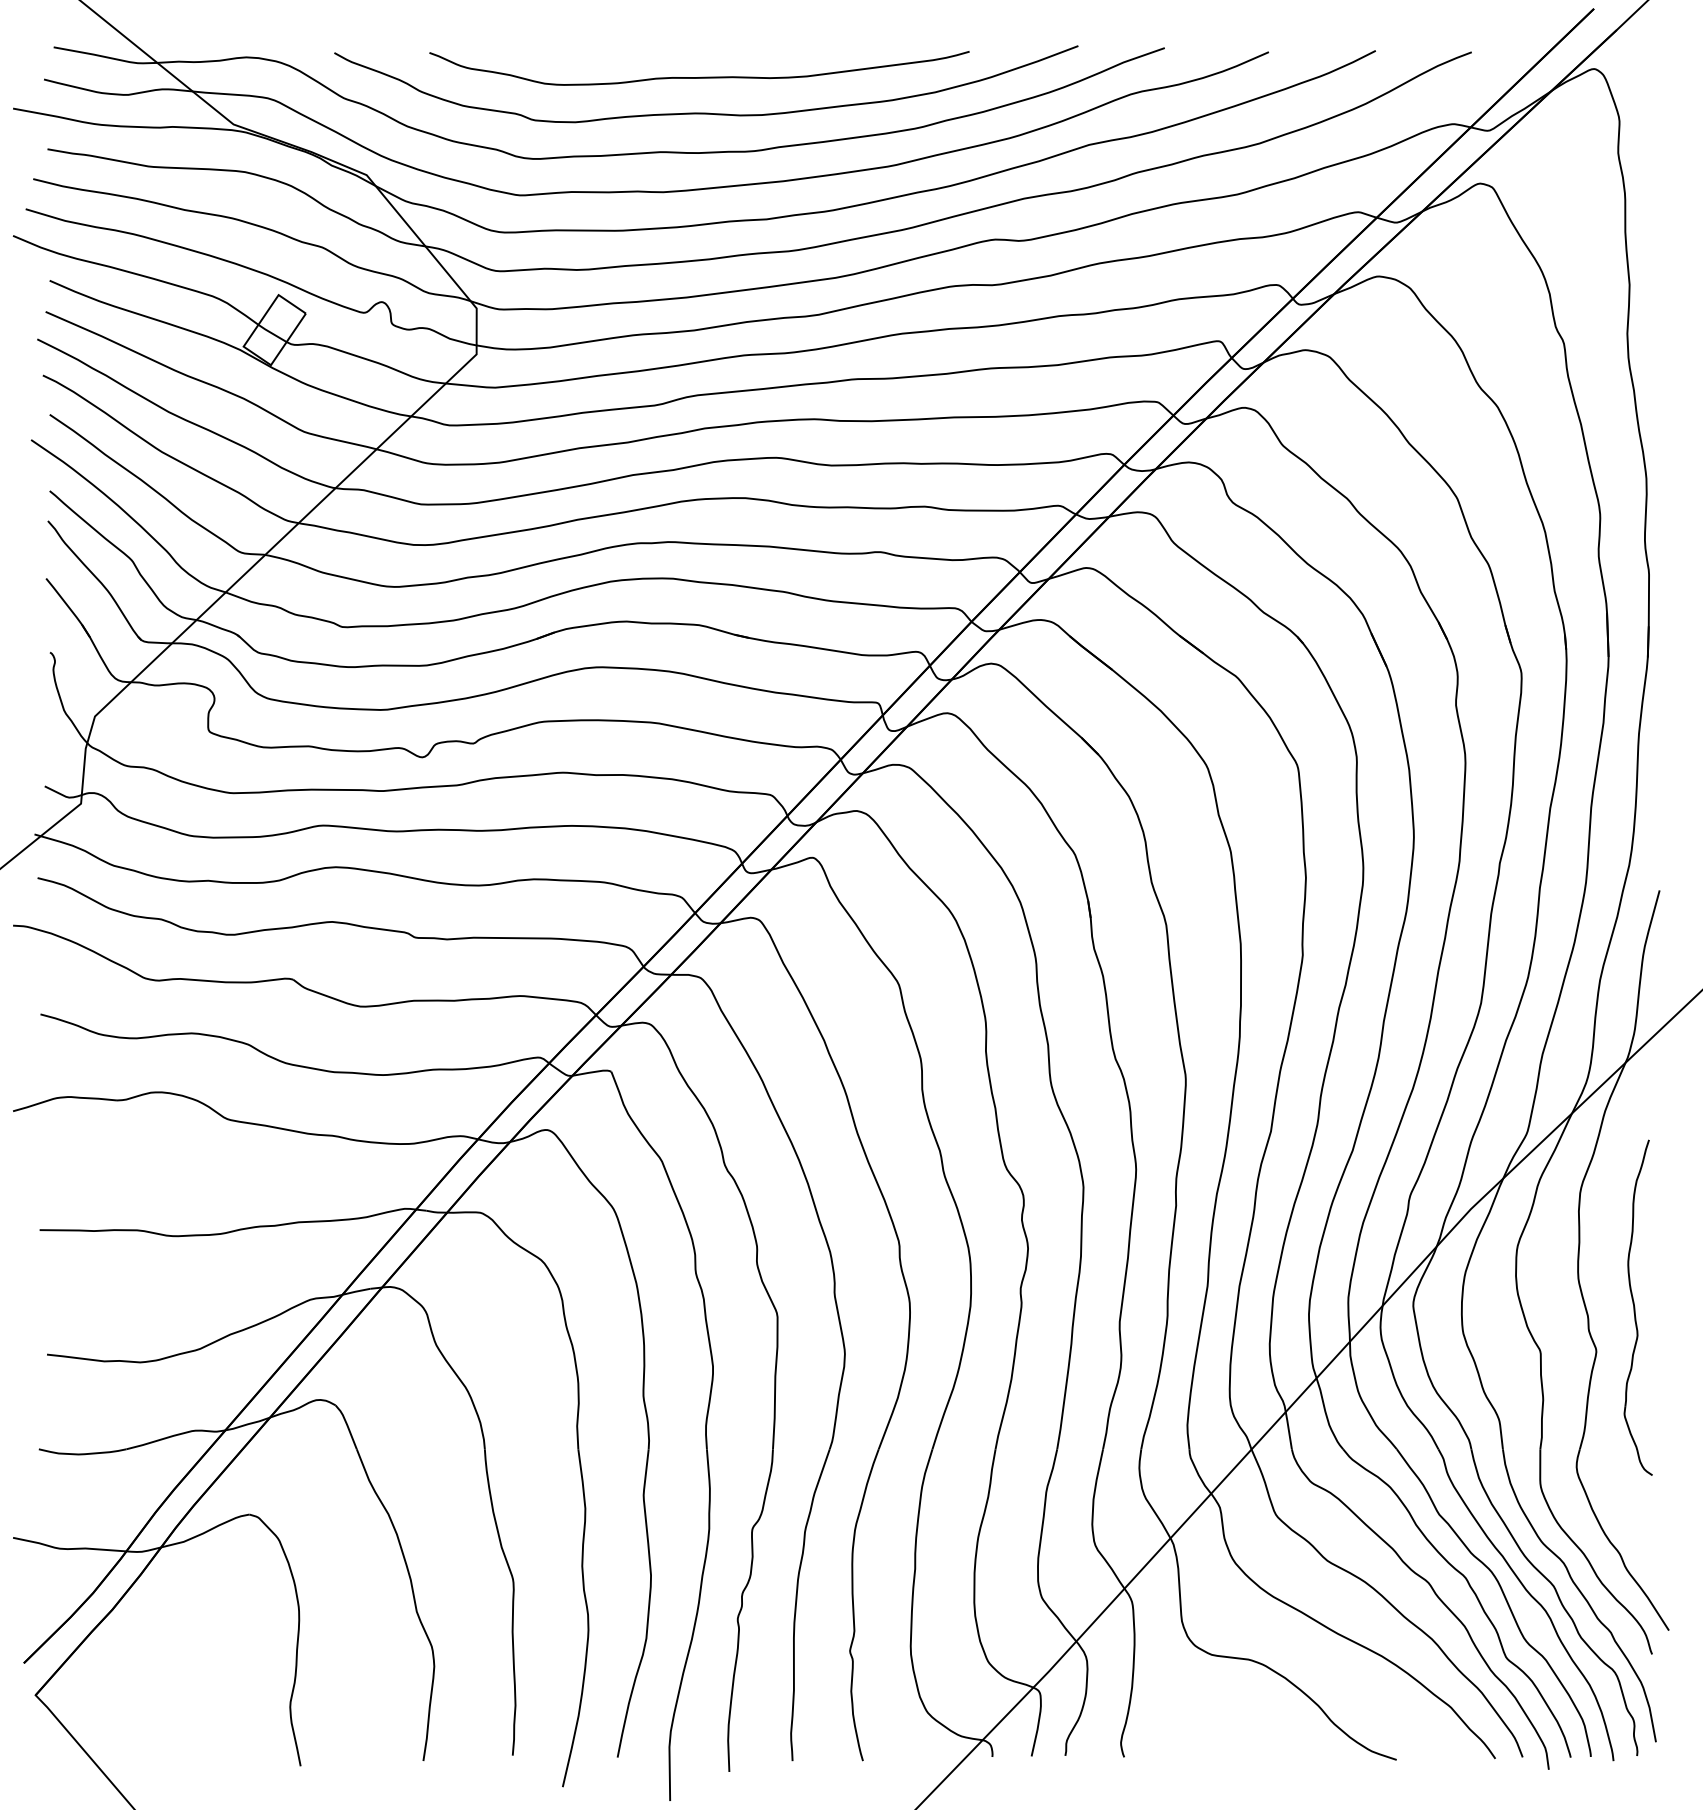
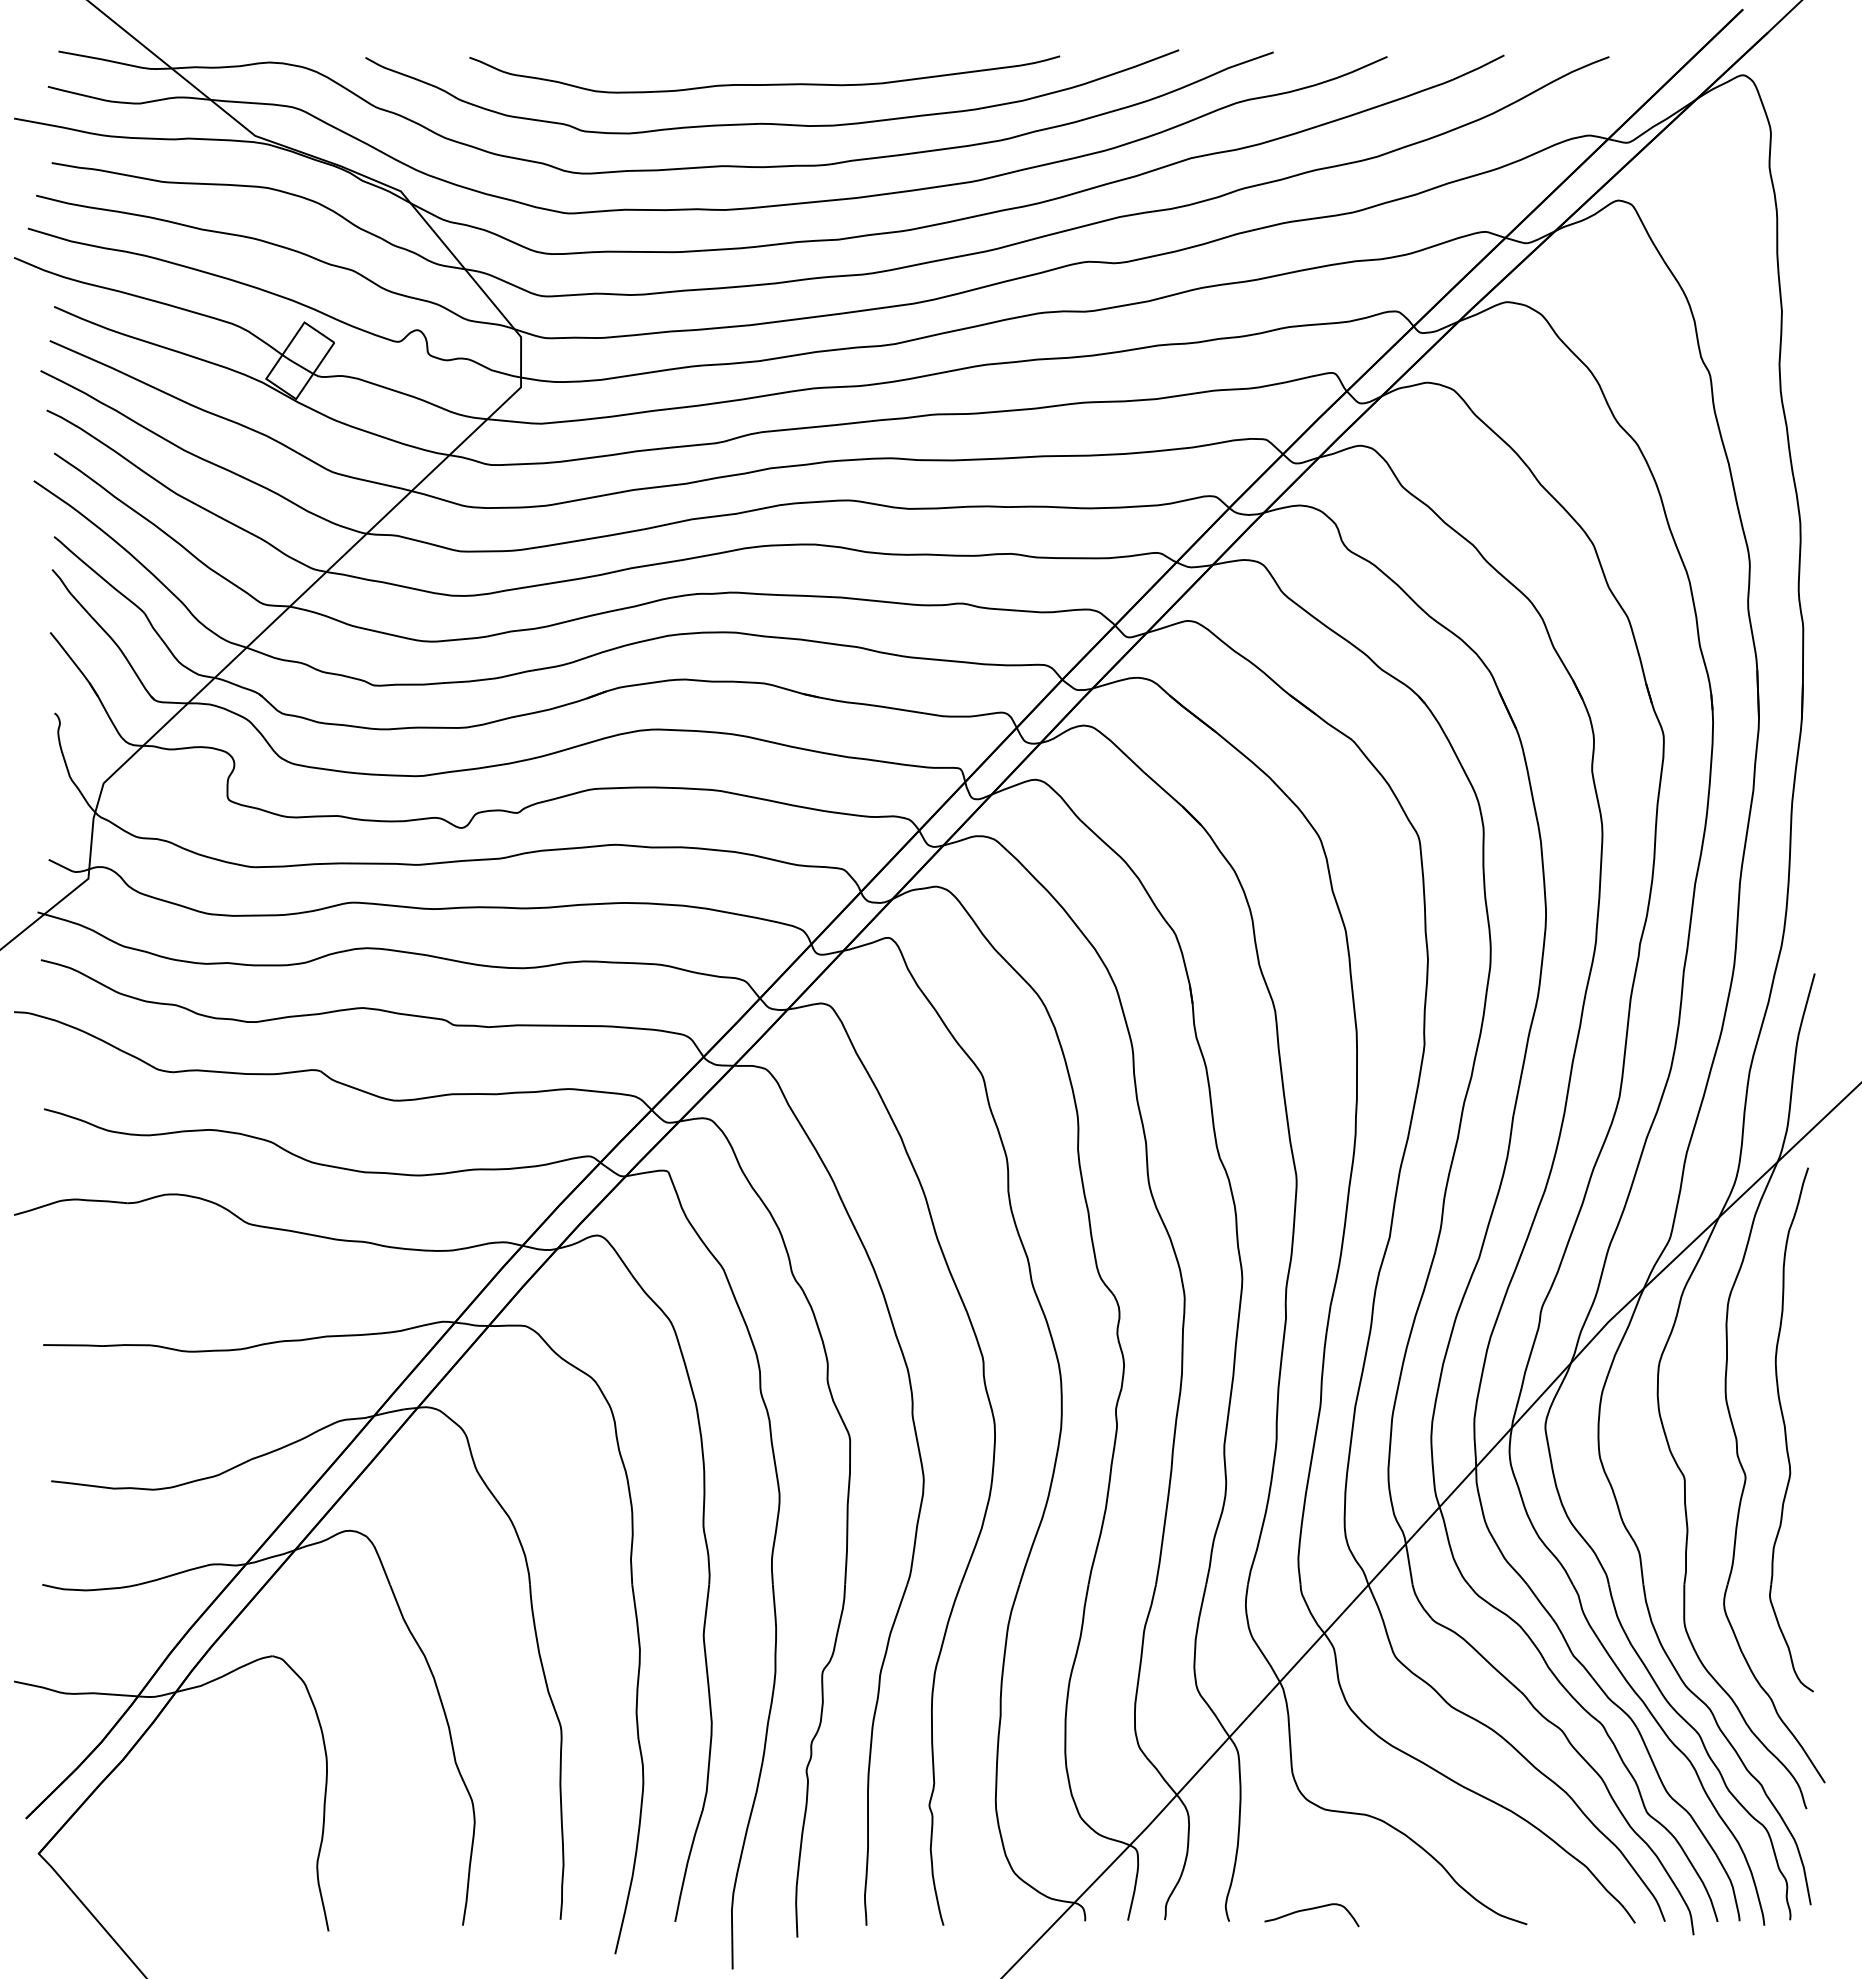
part: (1638, 1307) -> (1791, 1429), size x1.43
curve: (1197, 1747) -> (1309, 1910), added

